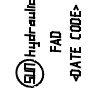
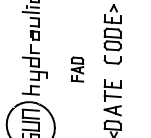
part: (55, 41) -> (76, 69), size x0.7

